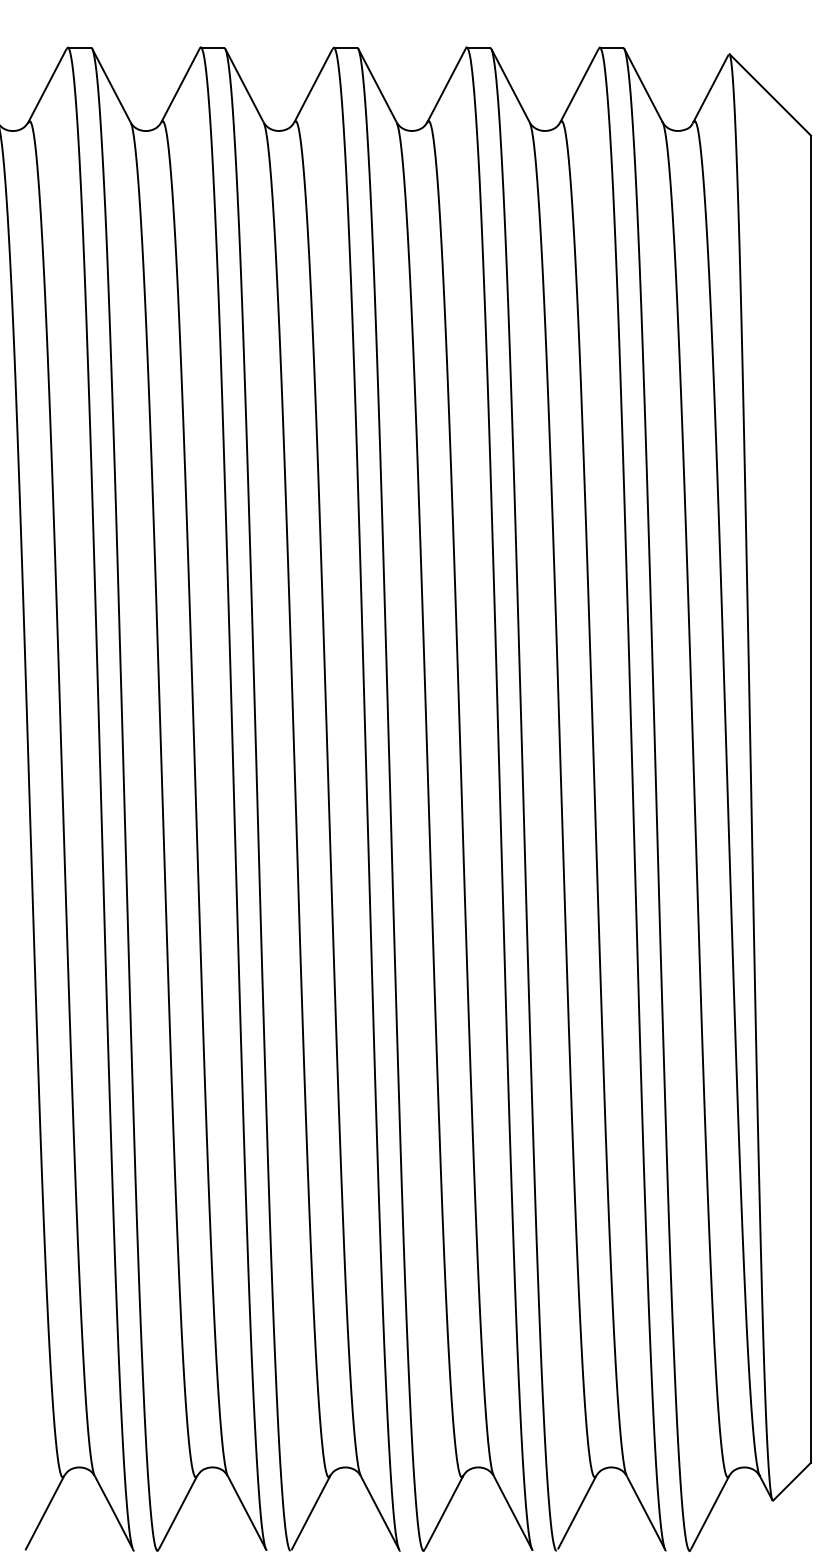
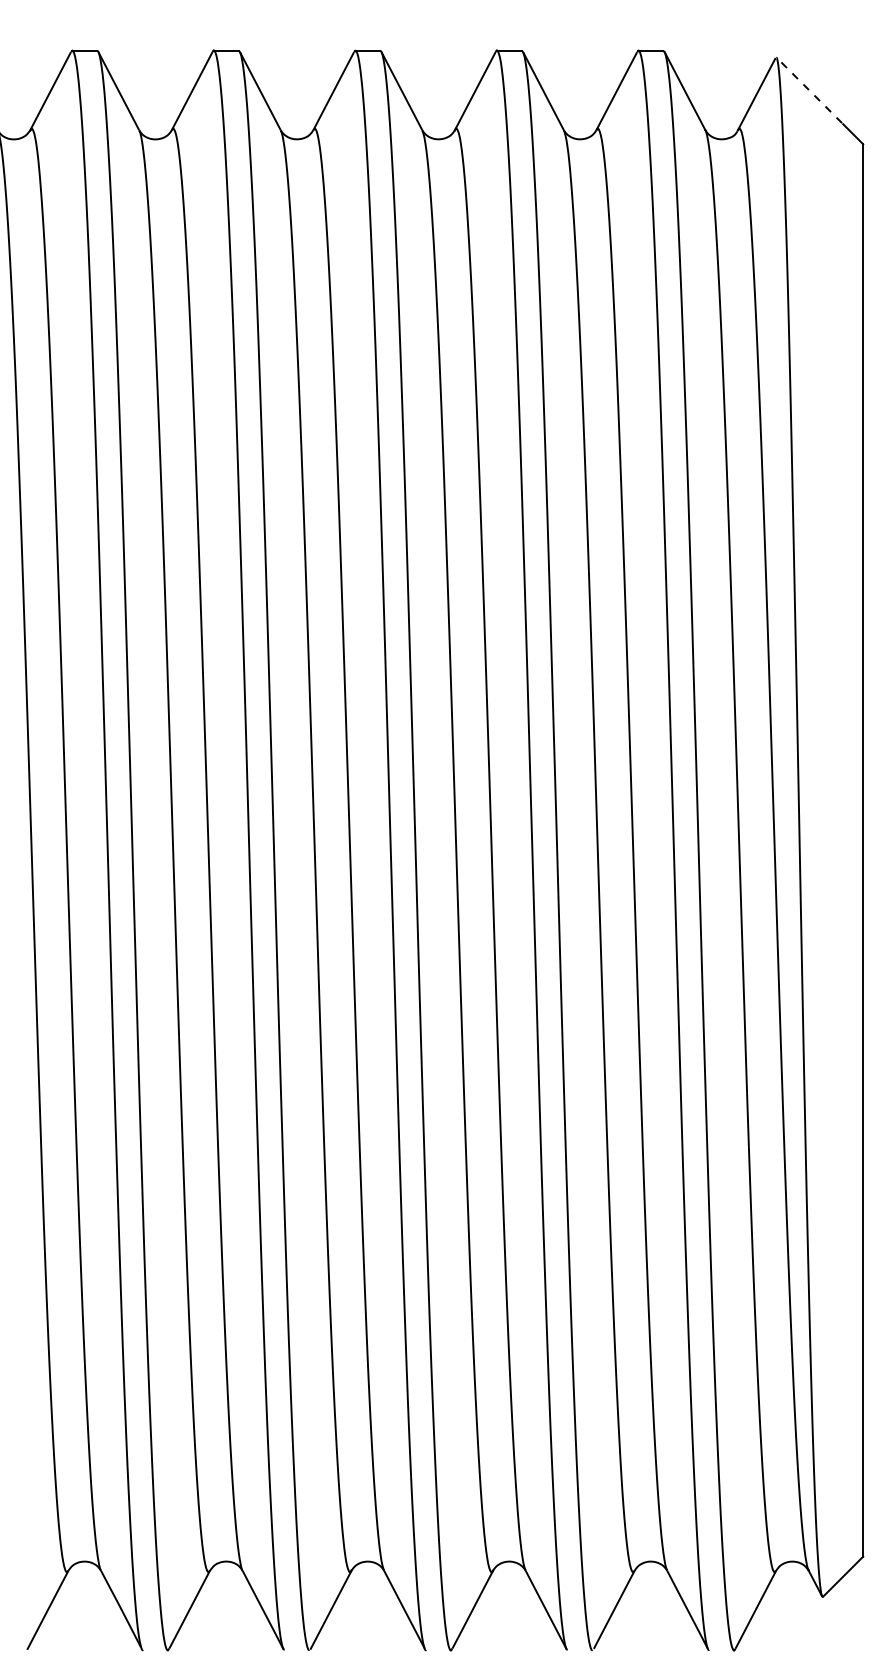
line: (760, 84) -> (809, 89), solid -> dashed

